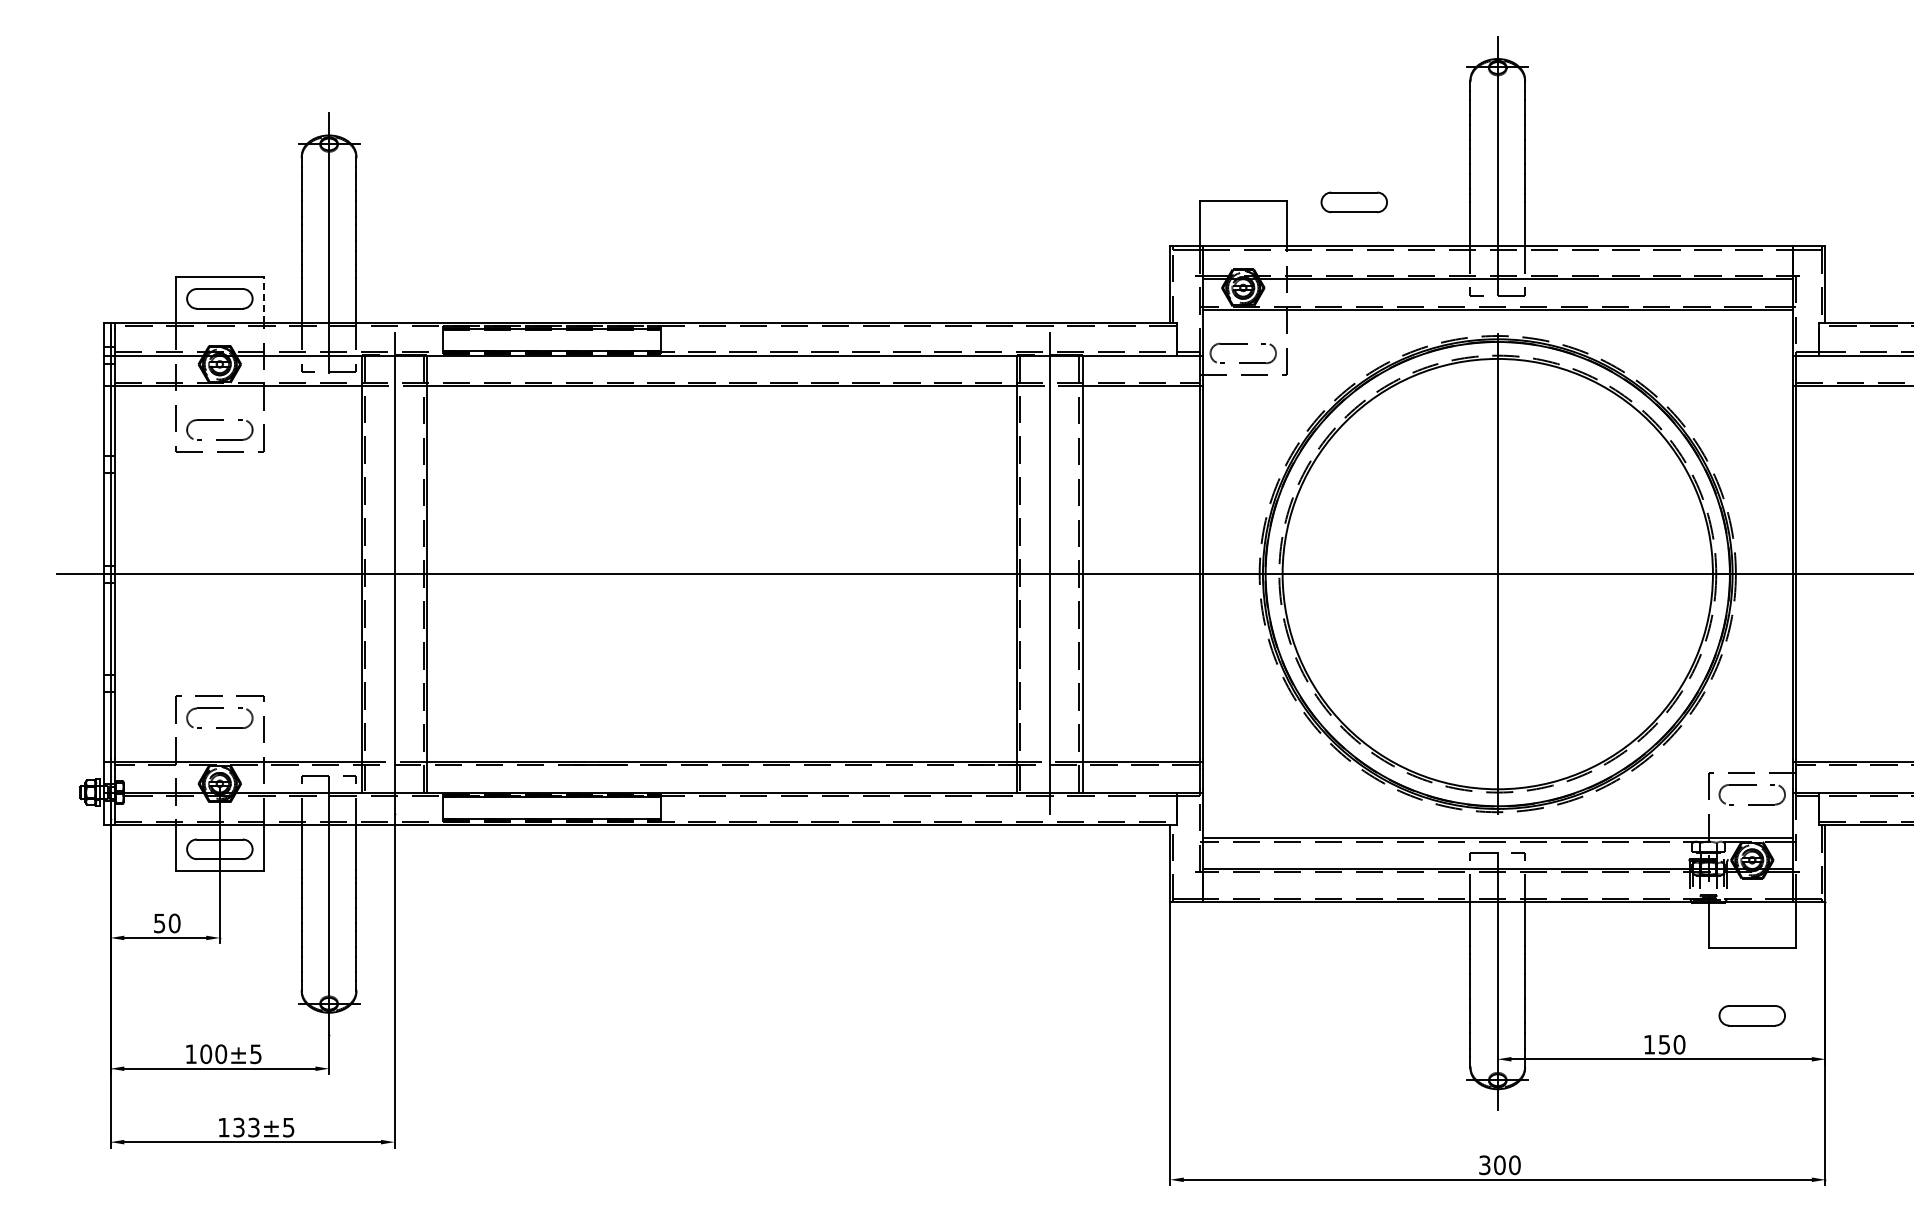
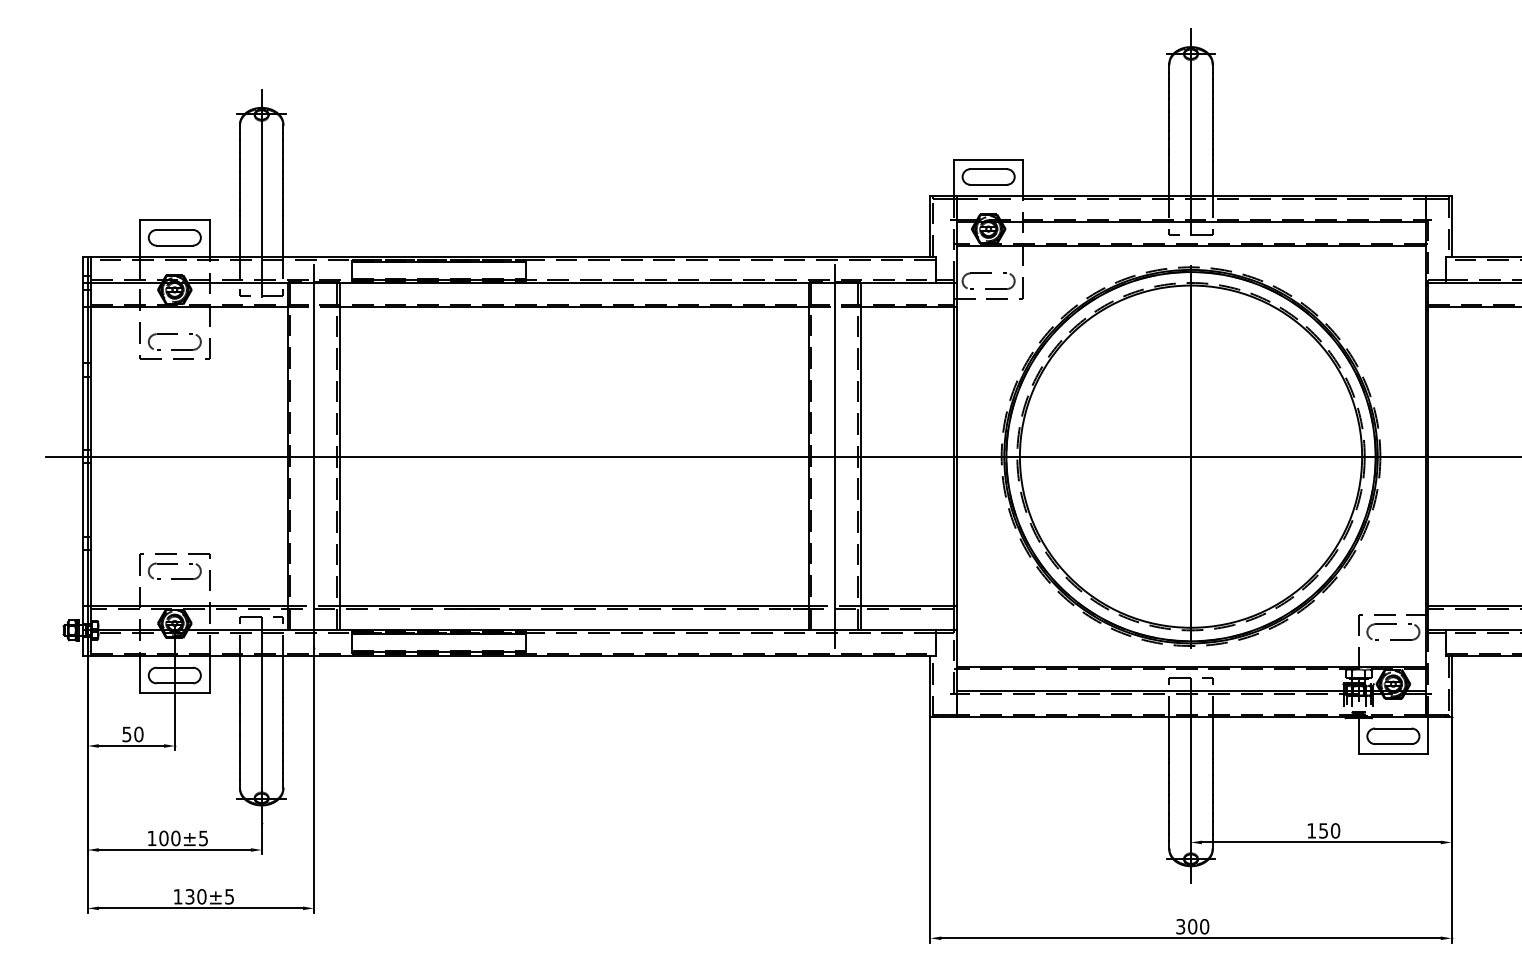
part: (1353, 202) -> (988, 177), moved
line: (263, 299) -> (209, 238), dashed -> solid
part: (1751, 1015) -> (1392, 736), moved
text: (253, 1127) -> (201, 896), 133 -> 130

